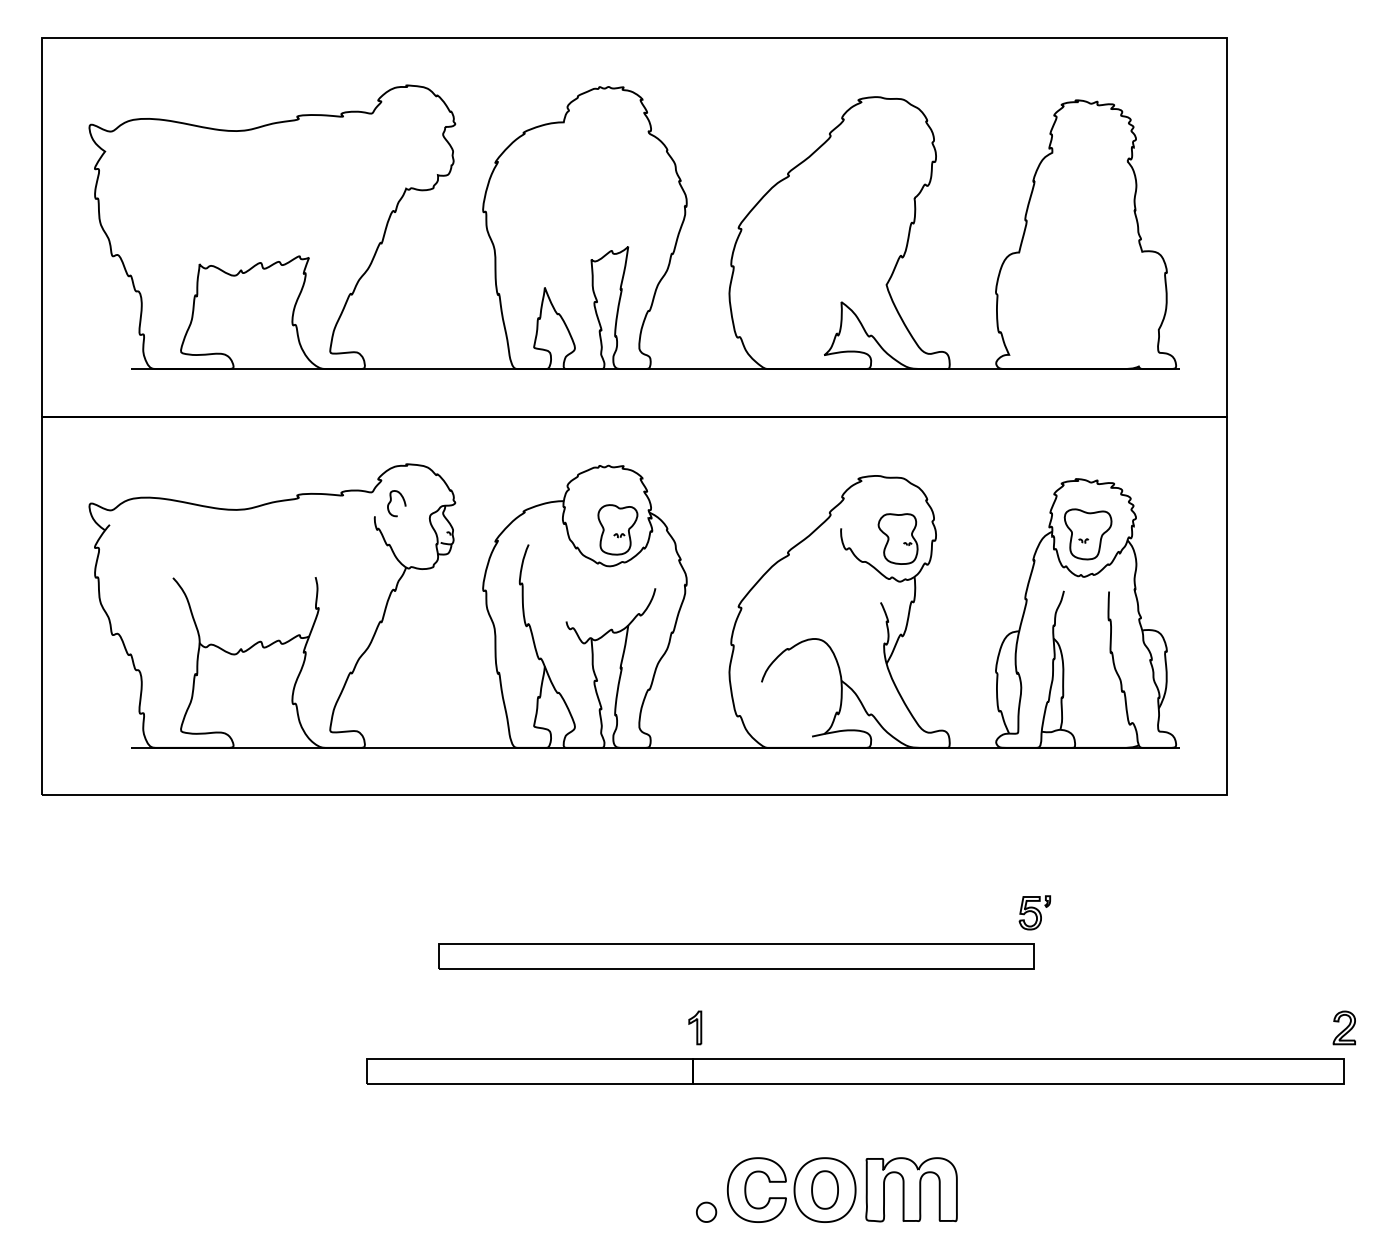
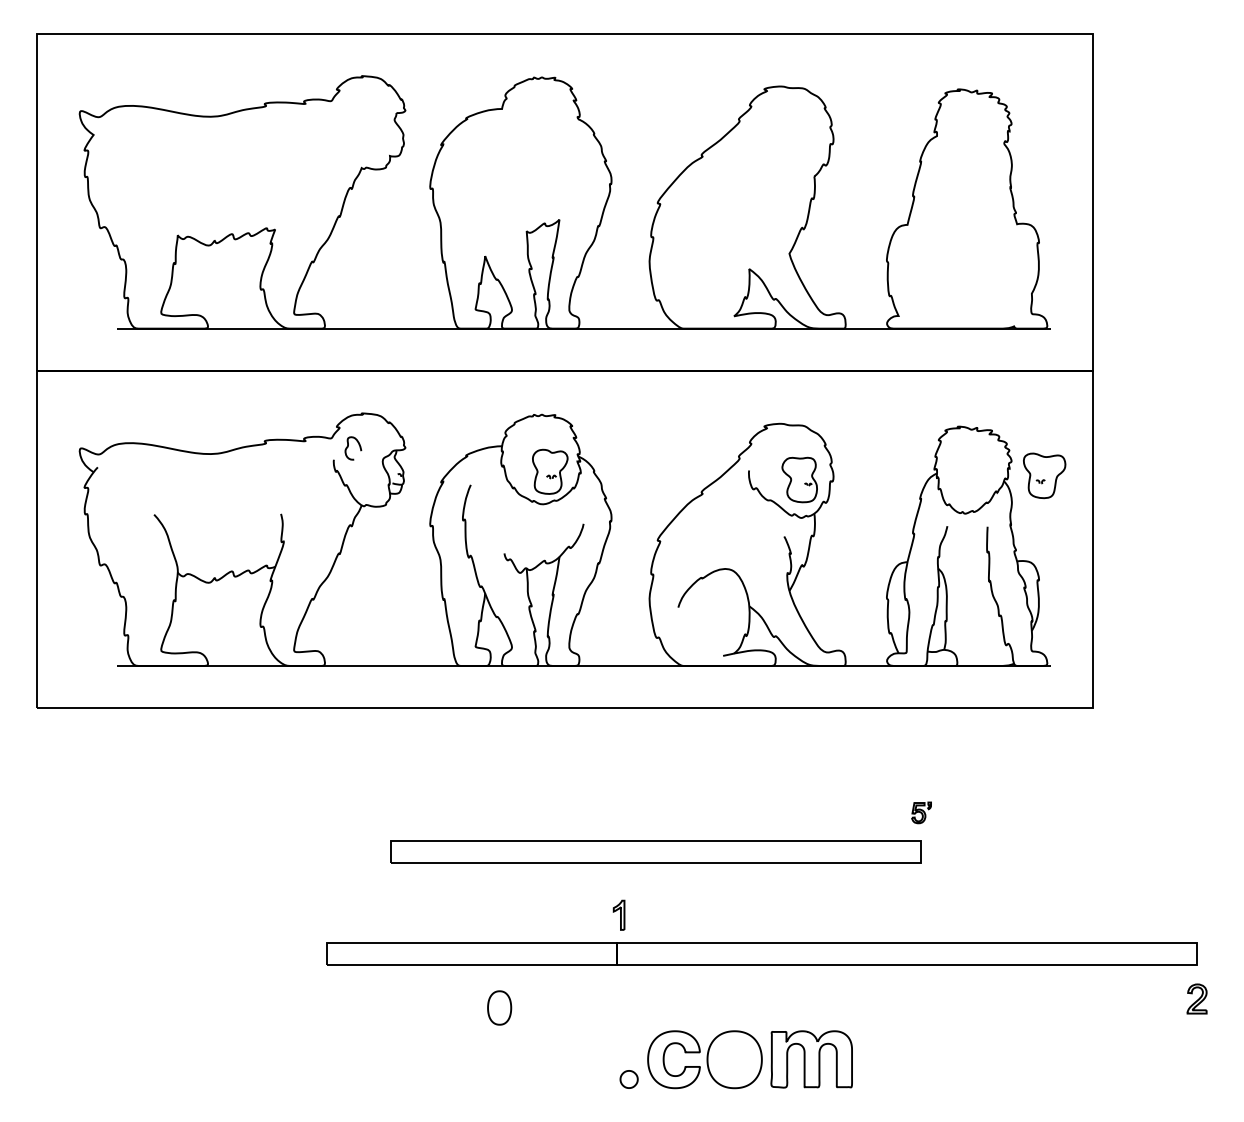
part: (1087, 534) -> (1044, 475), moved
part: (1034, 912) -> (921, 812), size x0.7
part: (1343, 1027) -> (1196, 998), moved
part: (824, 1189) -> (499, 1007), moved

